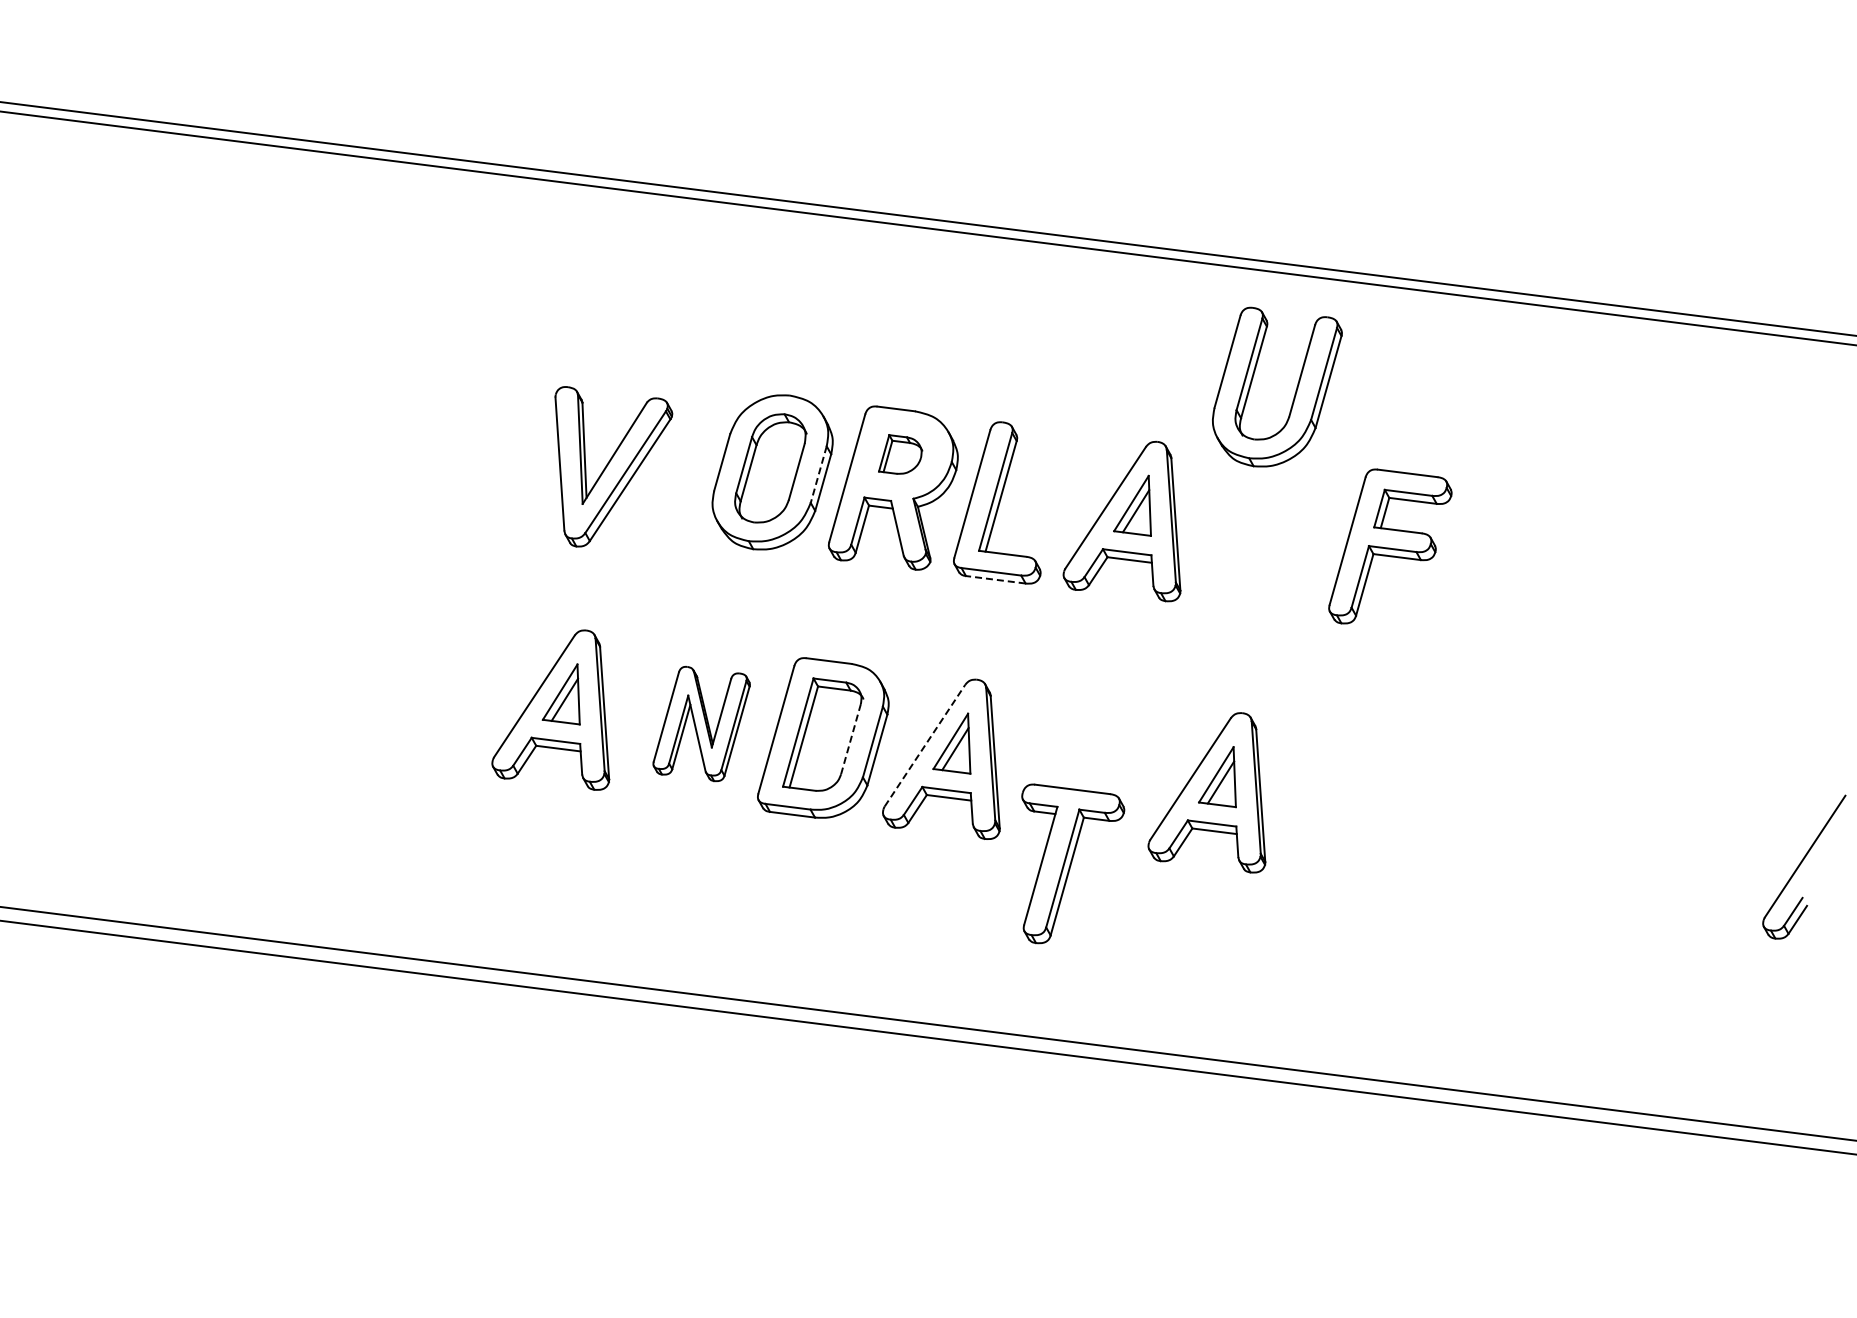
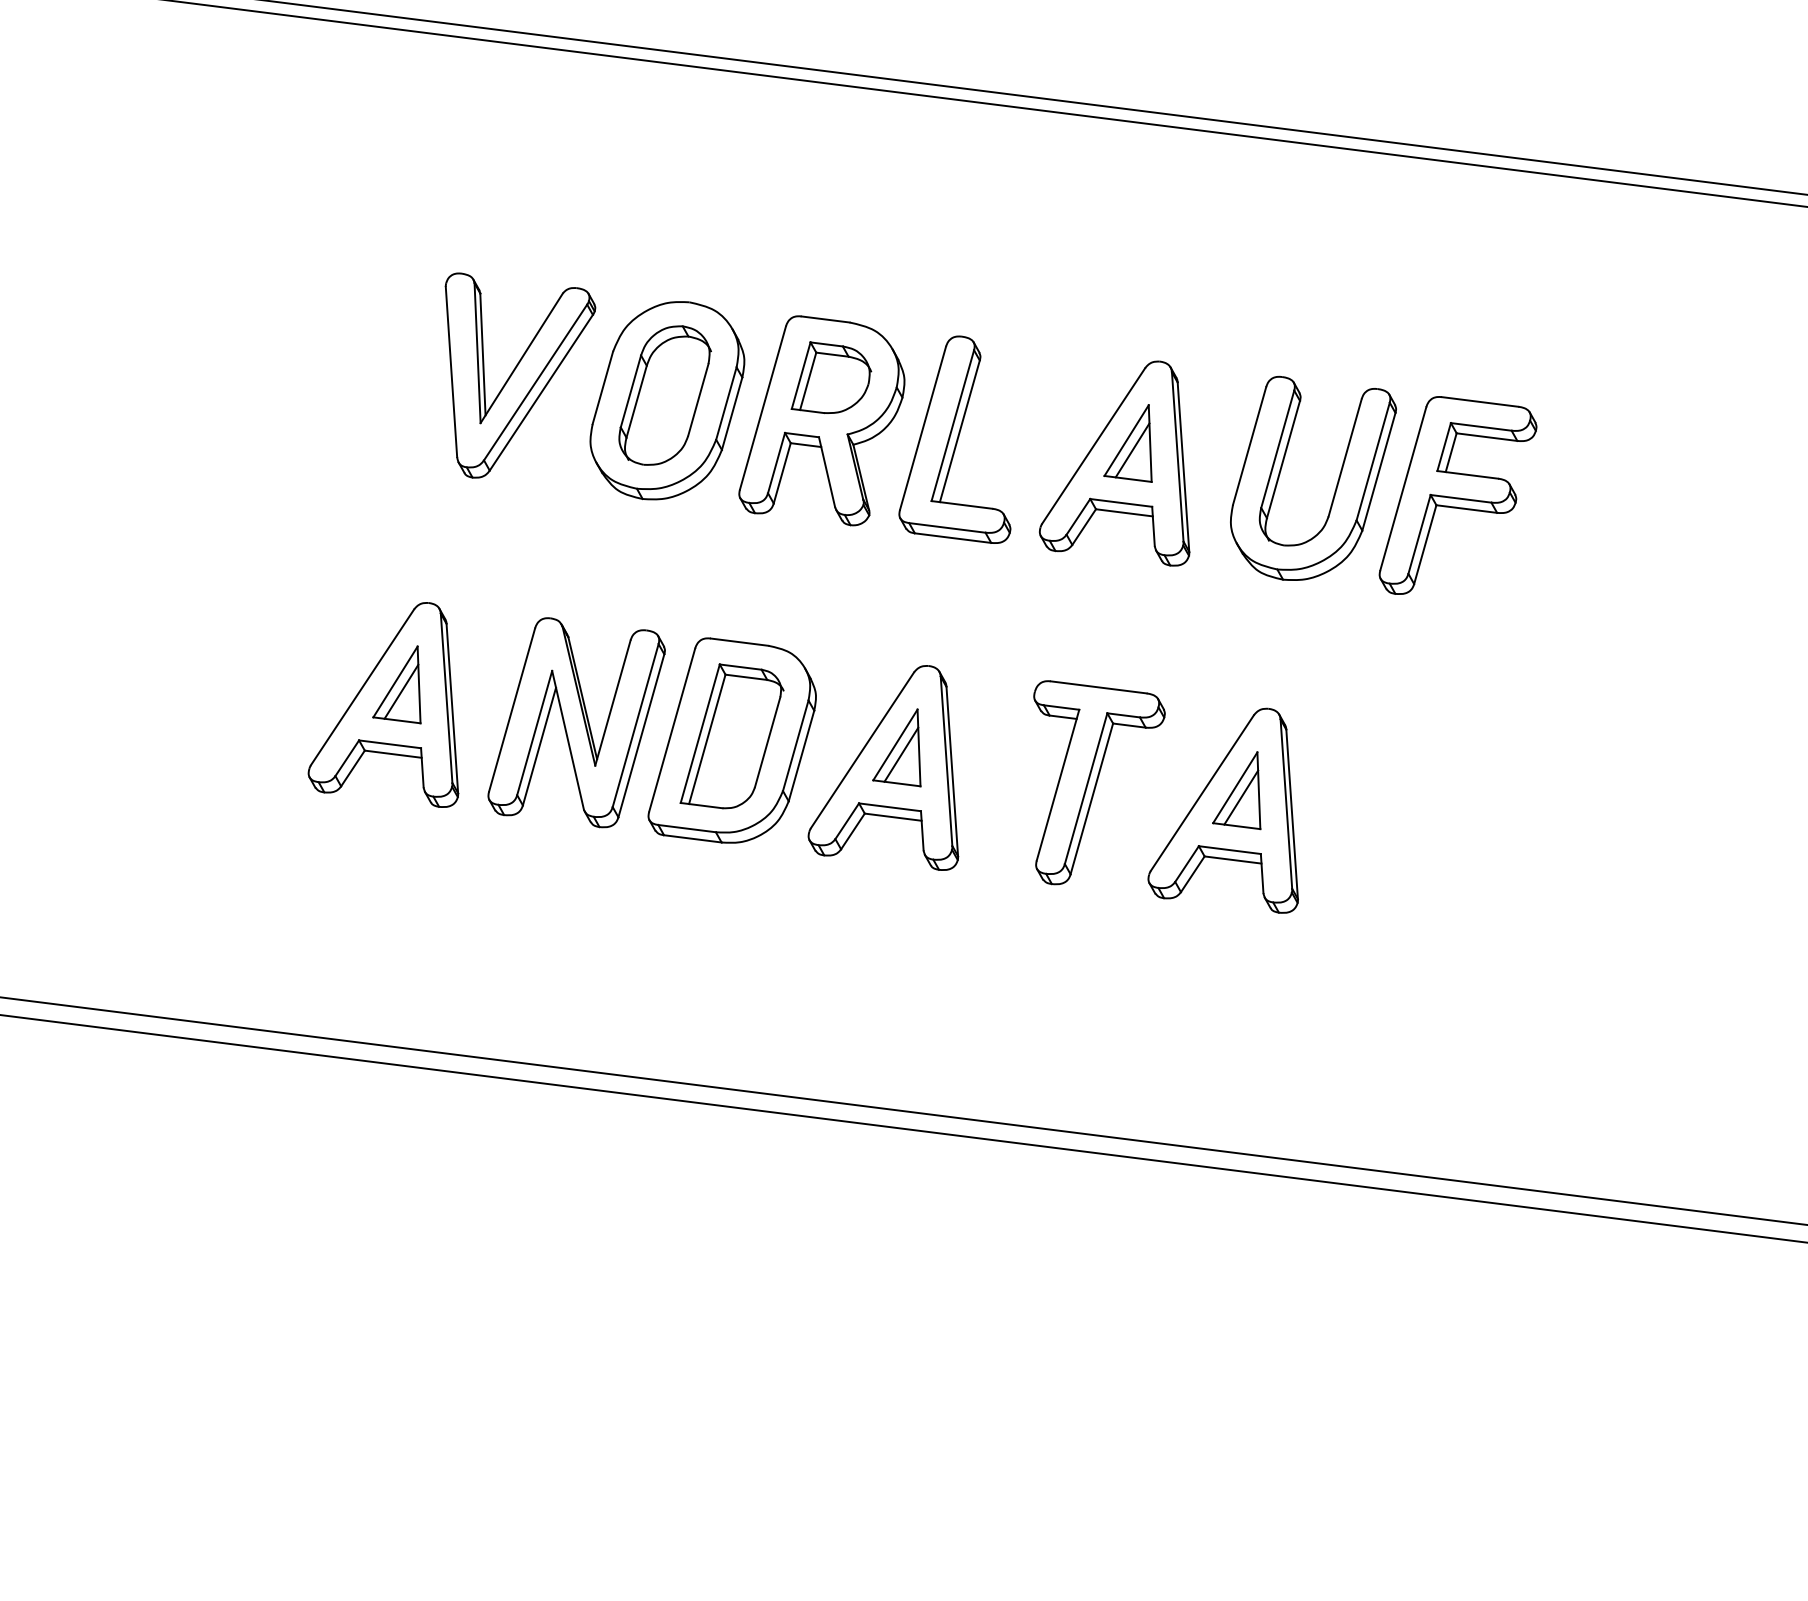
part: (1294, 393) -> (1335, 486), moved
part: (900, 454) -> (831, 377), size x1.43
part: (613, 466) -> (520, 375), moved
line: (818, 475) -> (726, 404), dashed -> solid
line: (995, 579) -> (952, 537), dashed -> solid
part: (701, 723) -> (576, 722), size x1.43
line: (851, 738) -> (768, 741), dashed -> solid
line: (925, 745) -> (863, 750), dashed -> solid
part: (1073, 863) -> (1099, 782), moved

